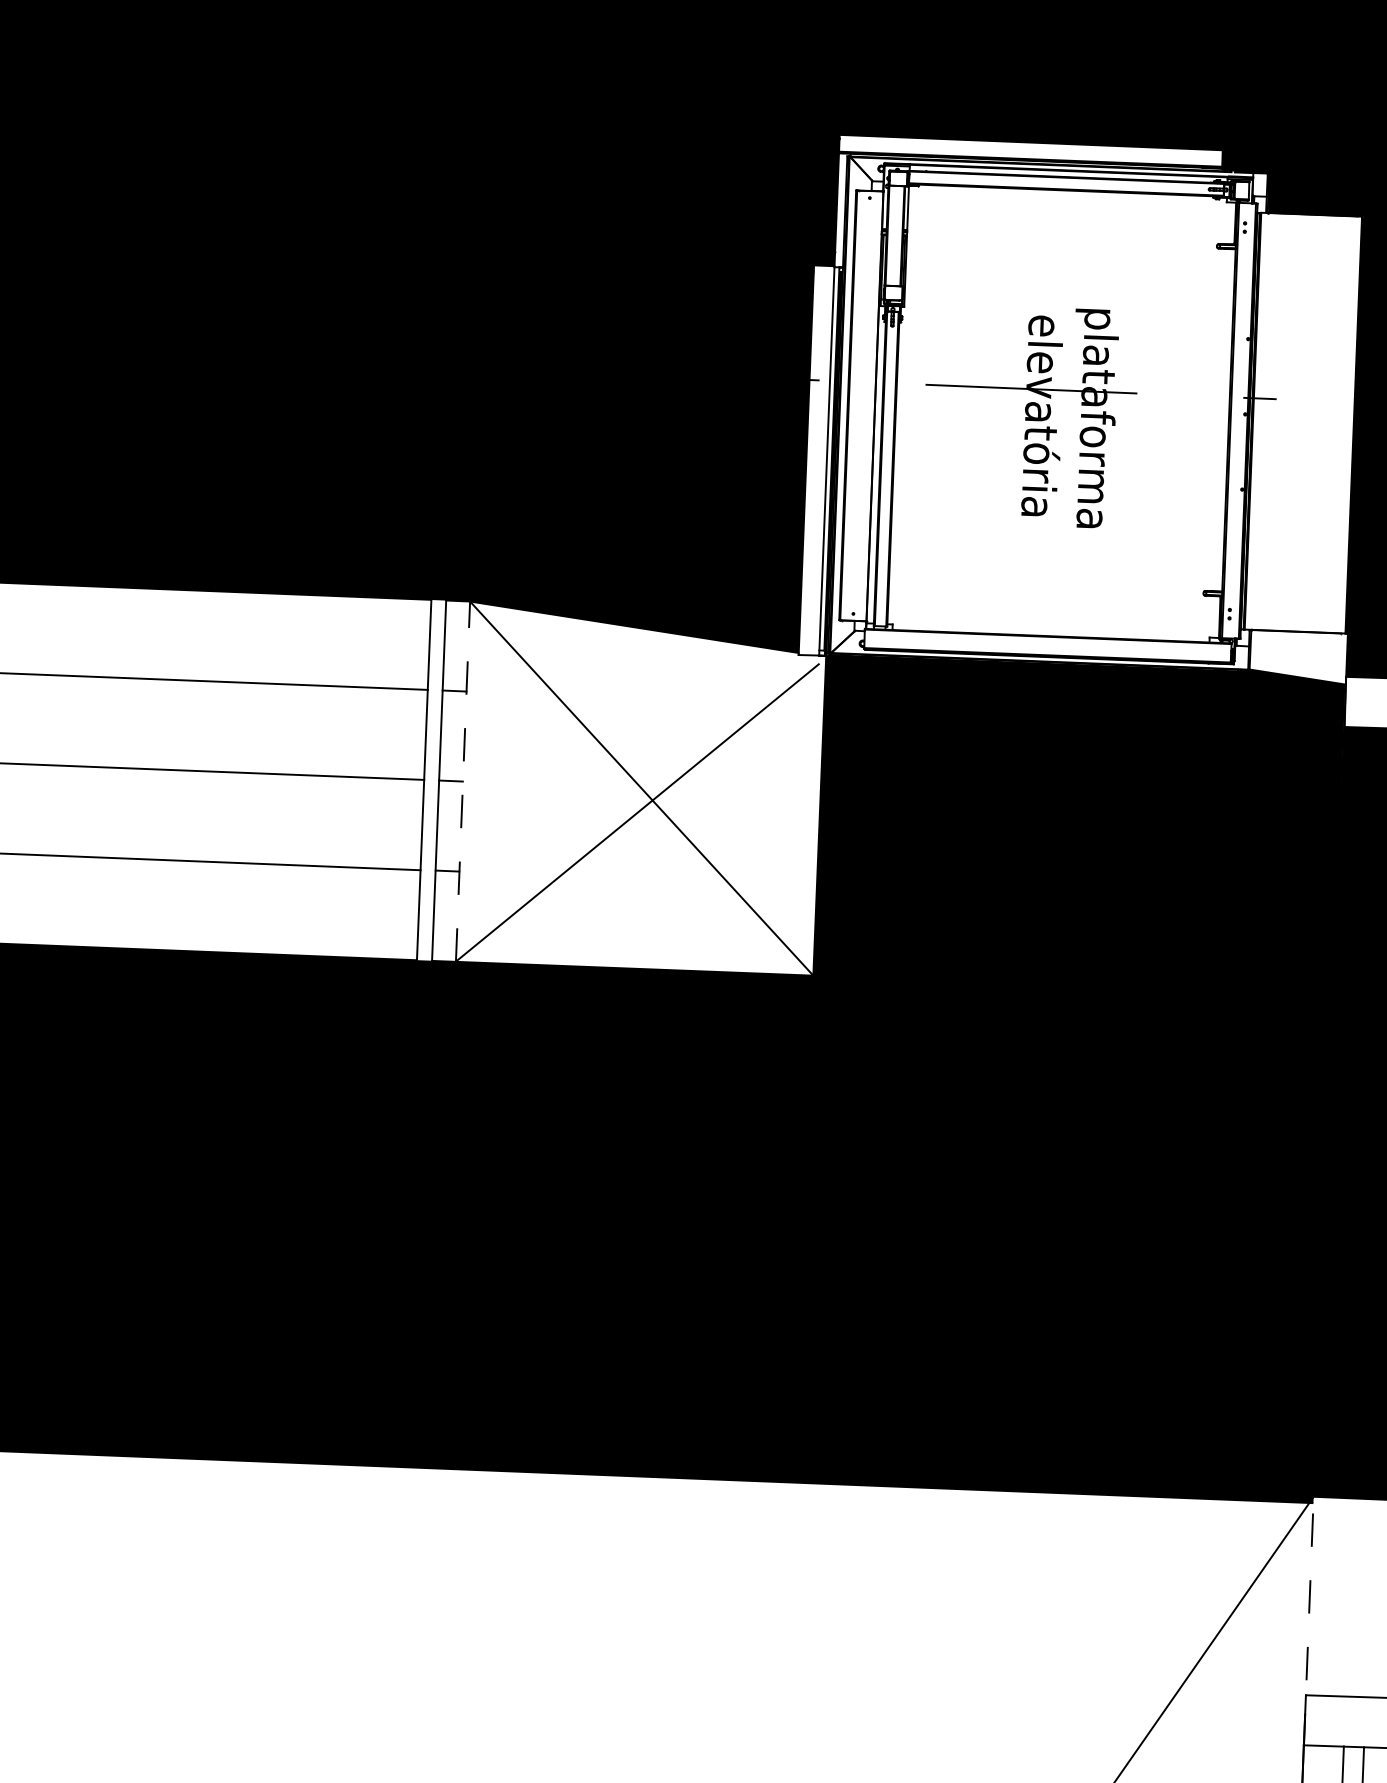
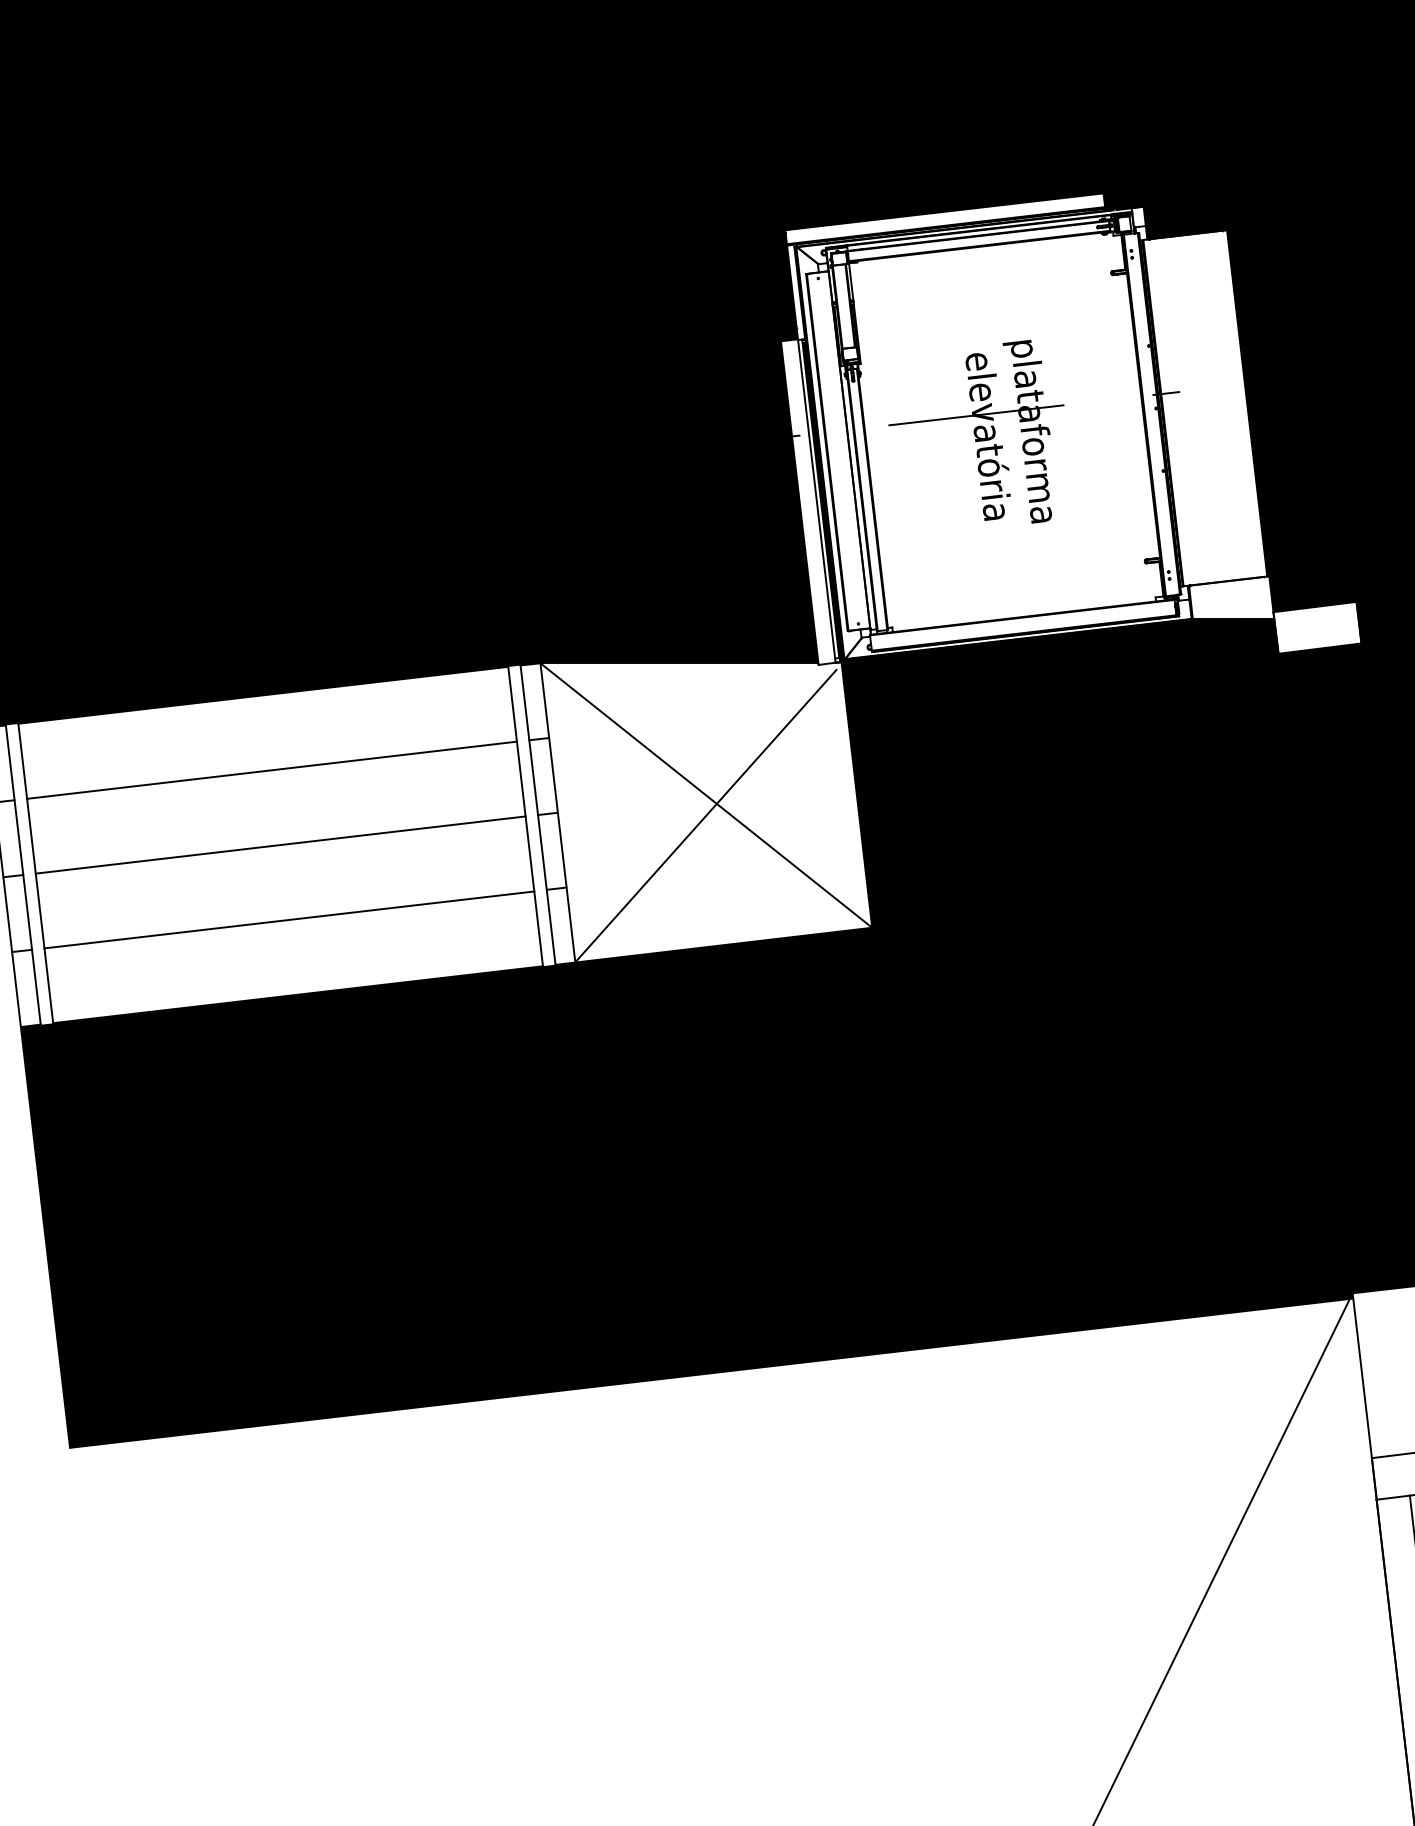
line: (462, 781) -> (557, 812), dashed -> solid
line: (1308, 1622) -> (1364, 1397), dashed -> solid

